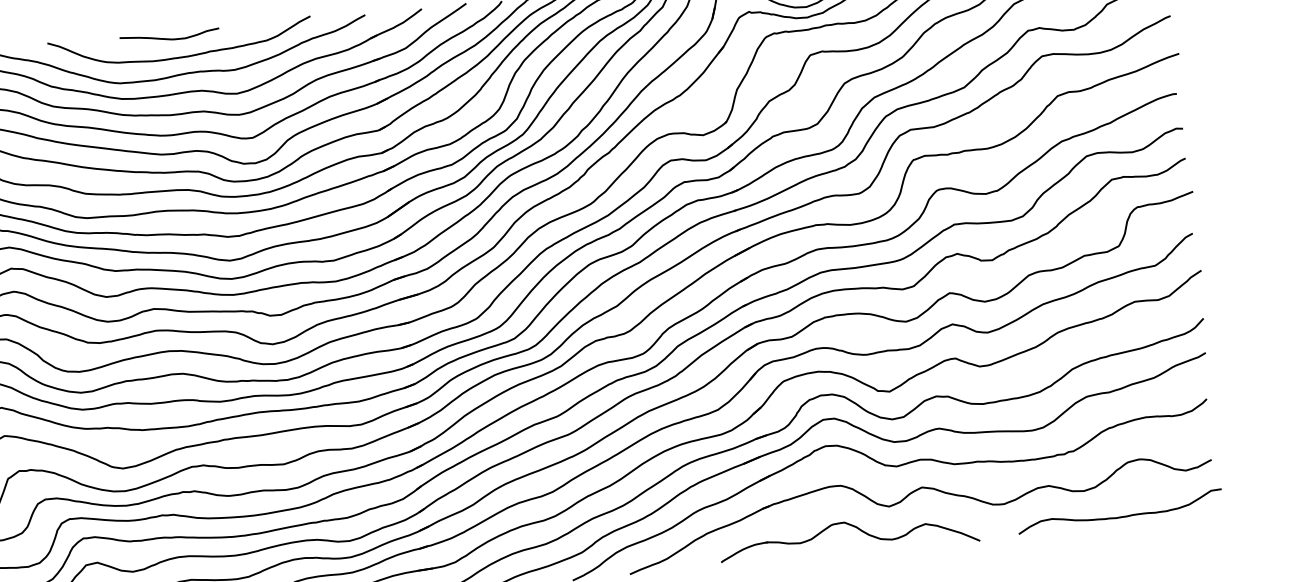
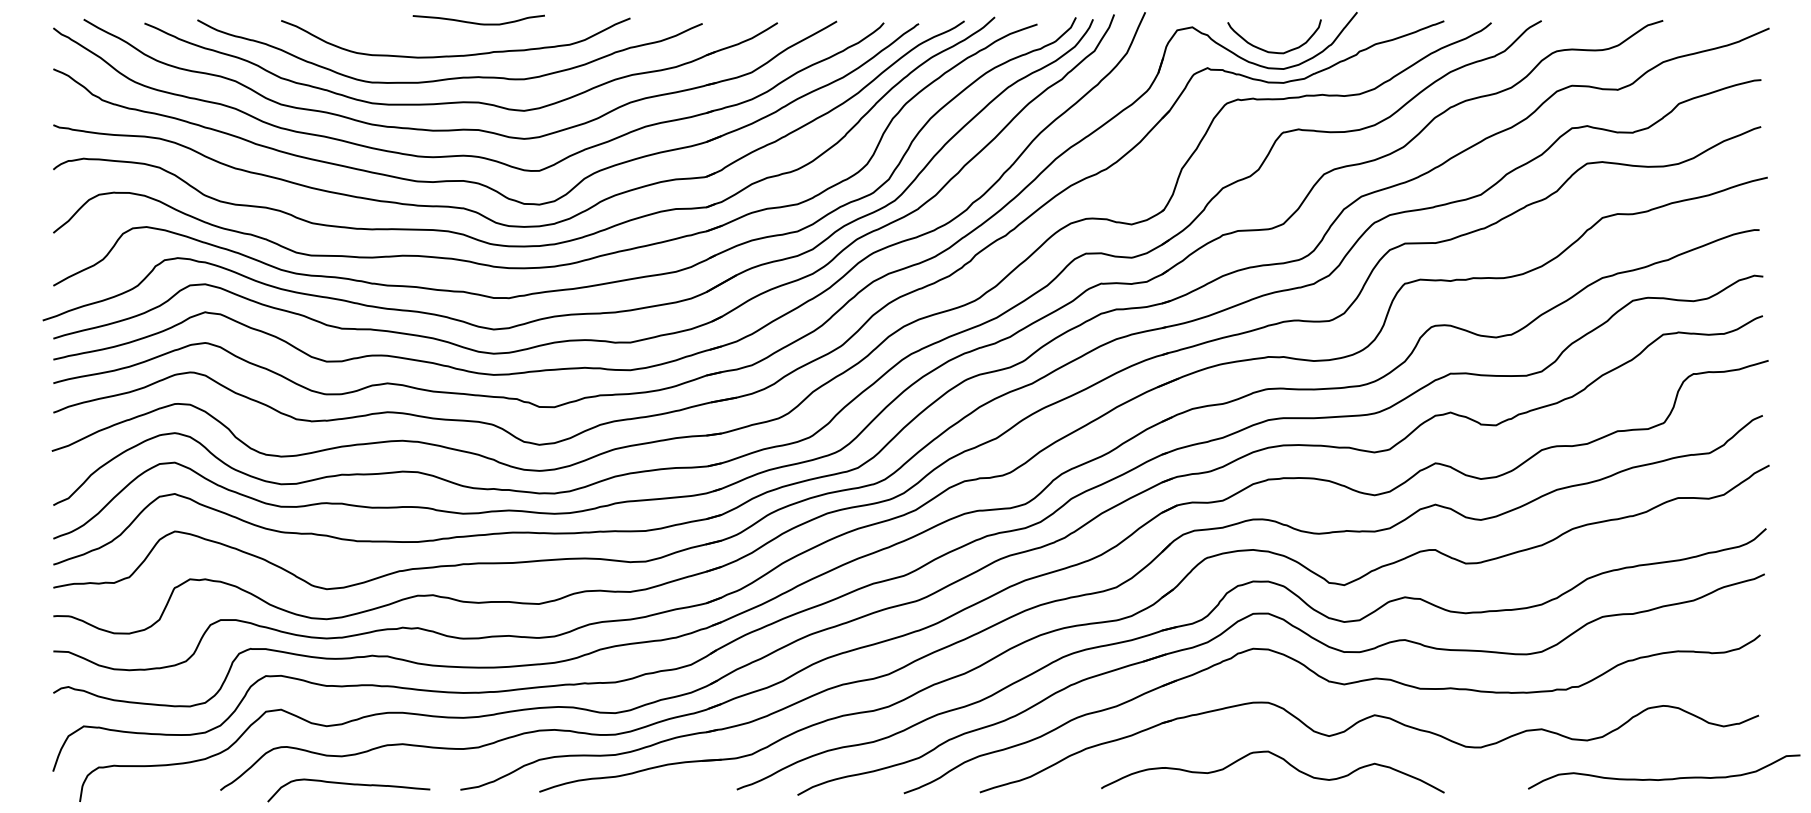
curve: (168, 38) -> (477, 22), moved
curve: (1120, 516) -> (1664, 778), moved

